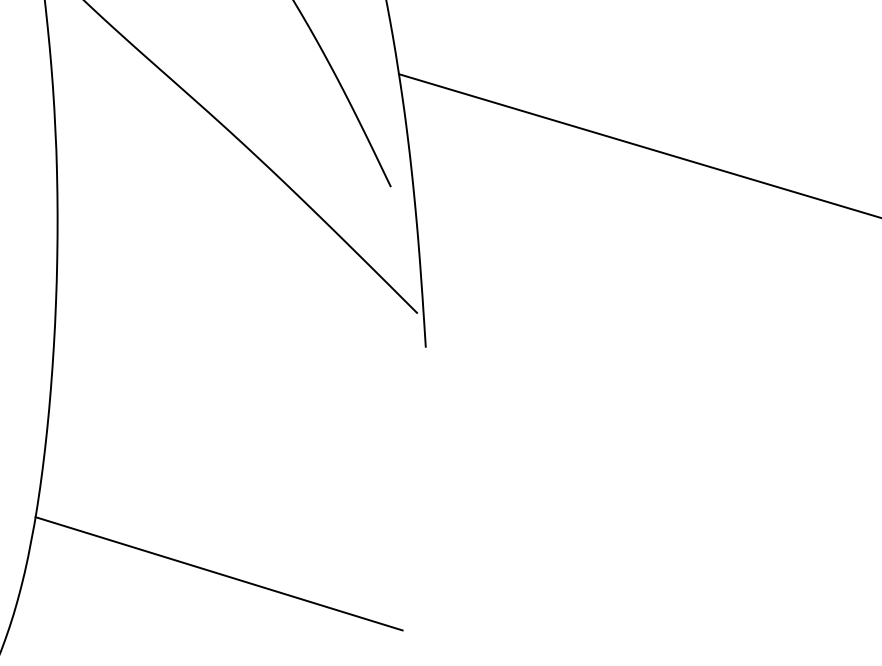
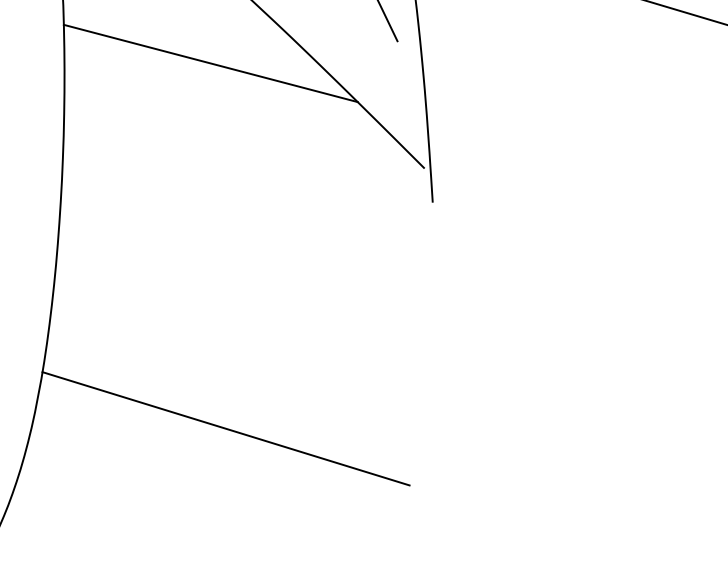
line: (203, 208) -> (210, 63), added

